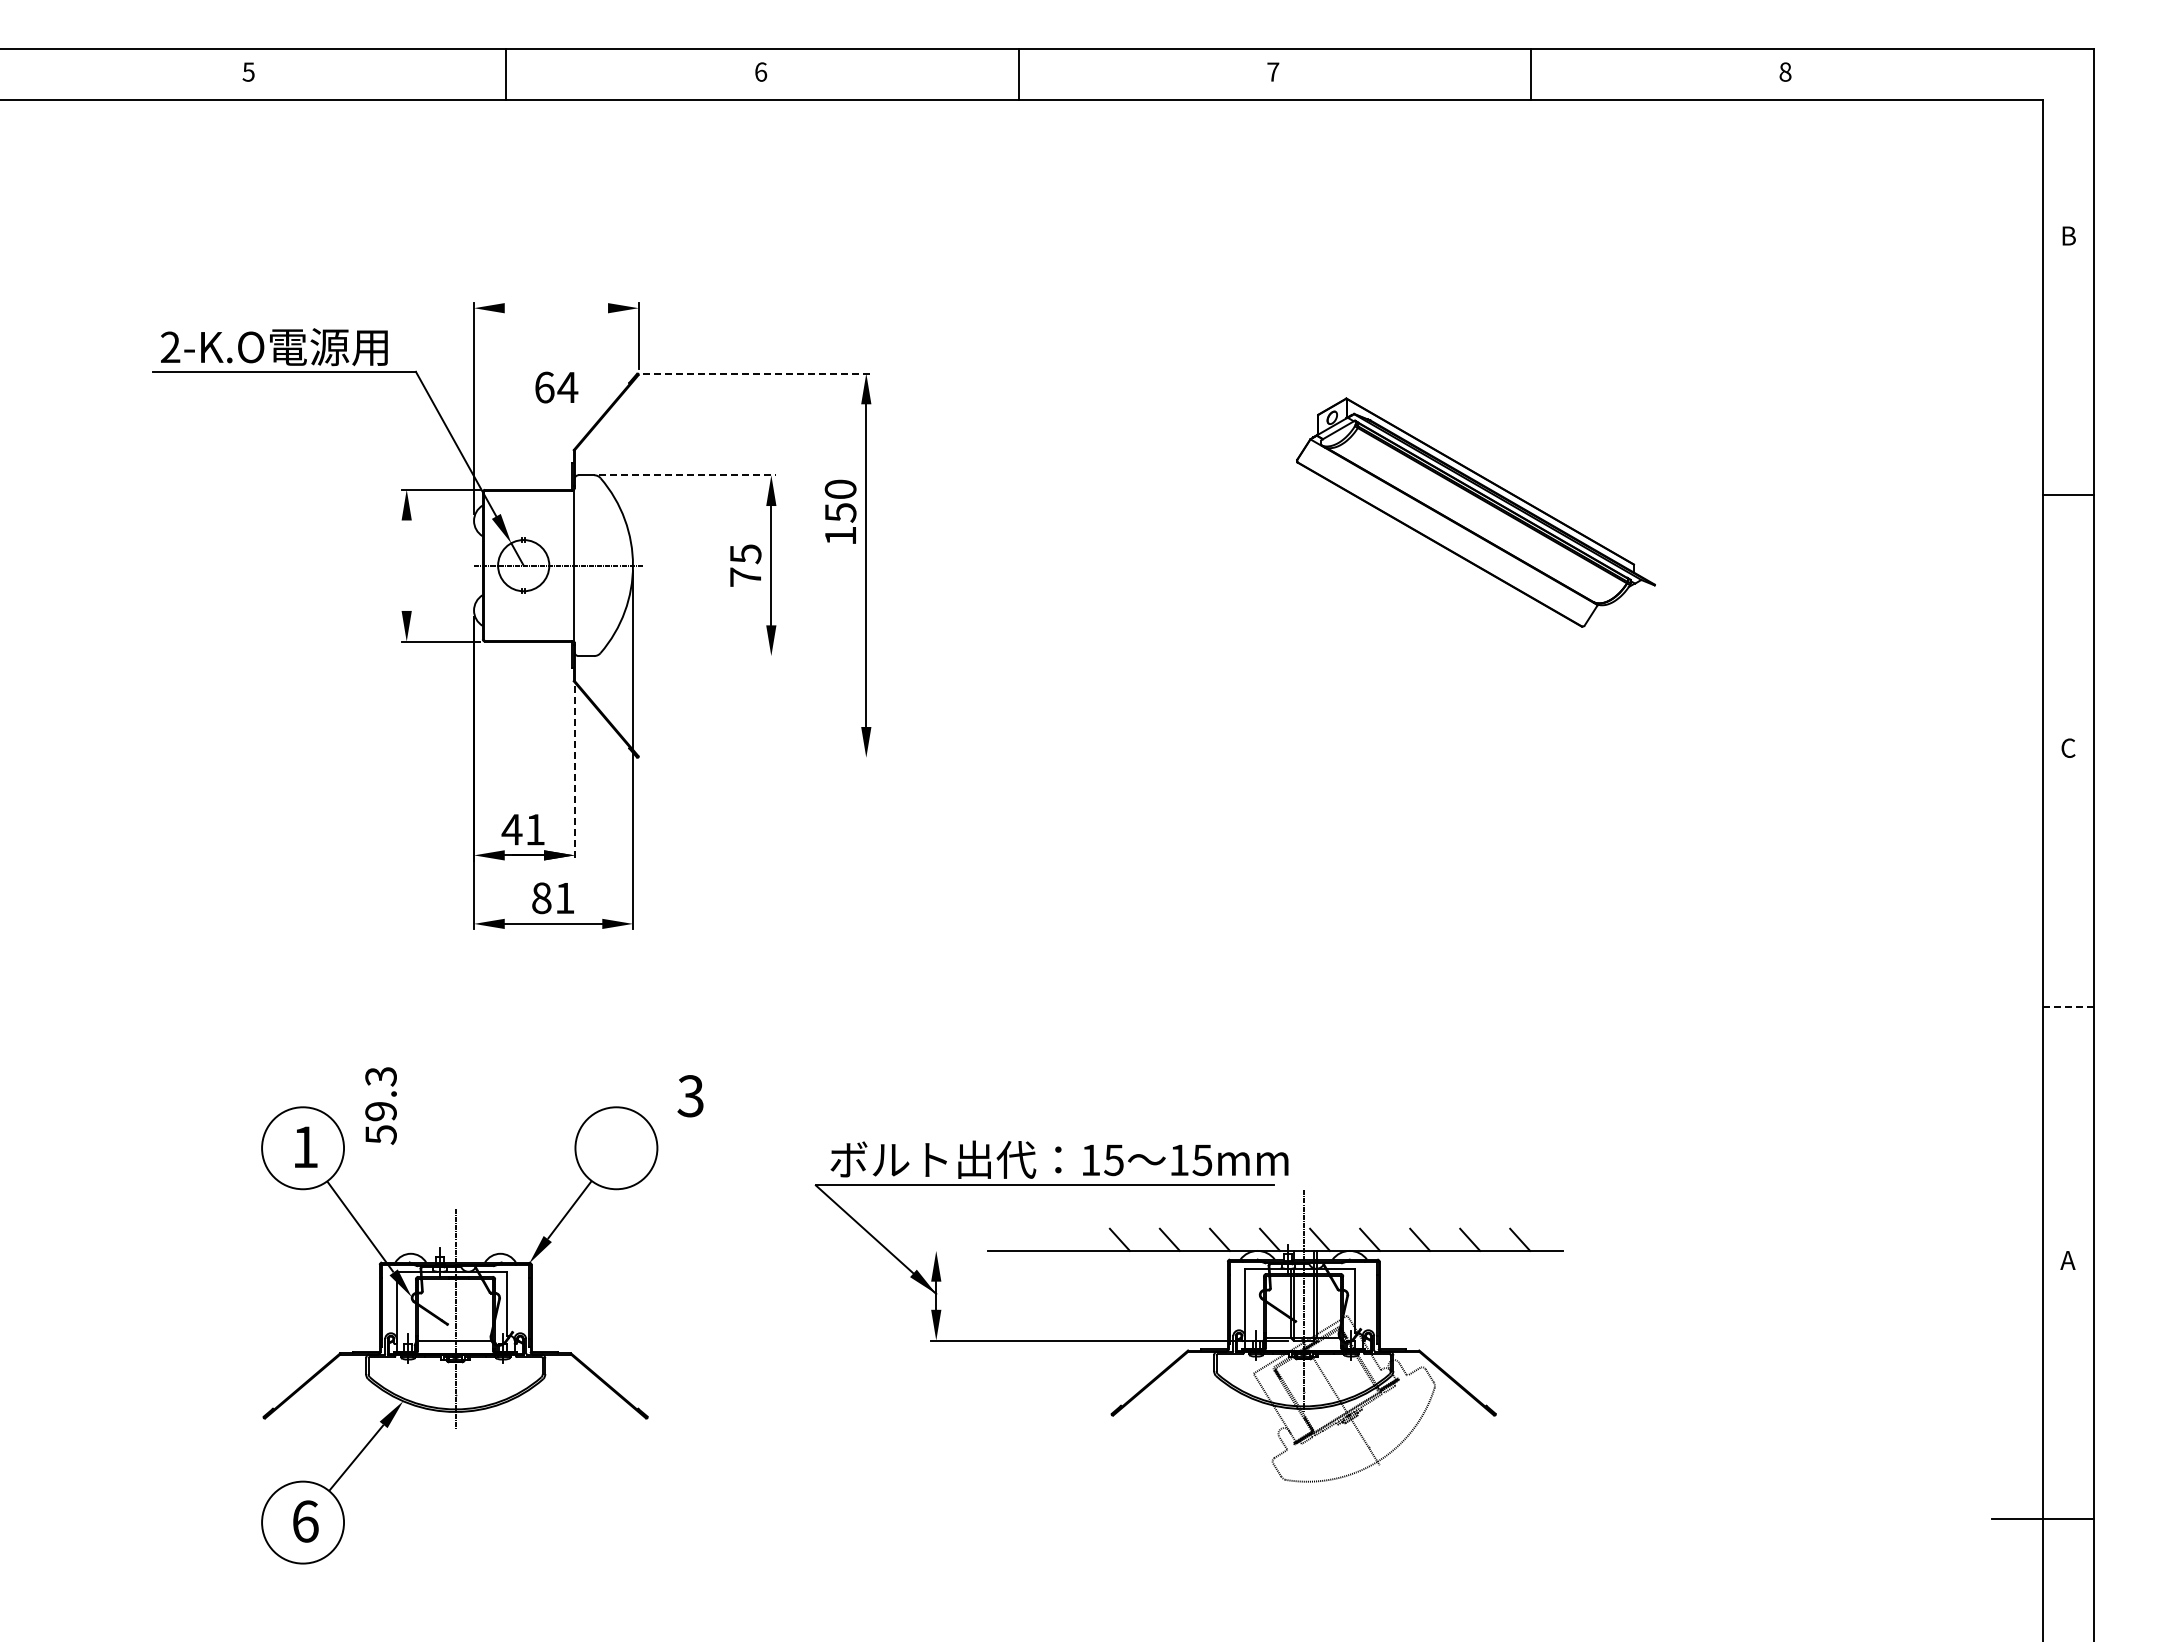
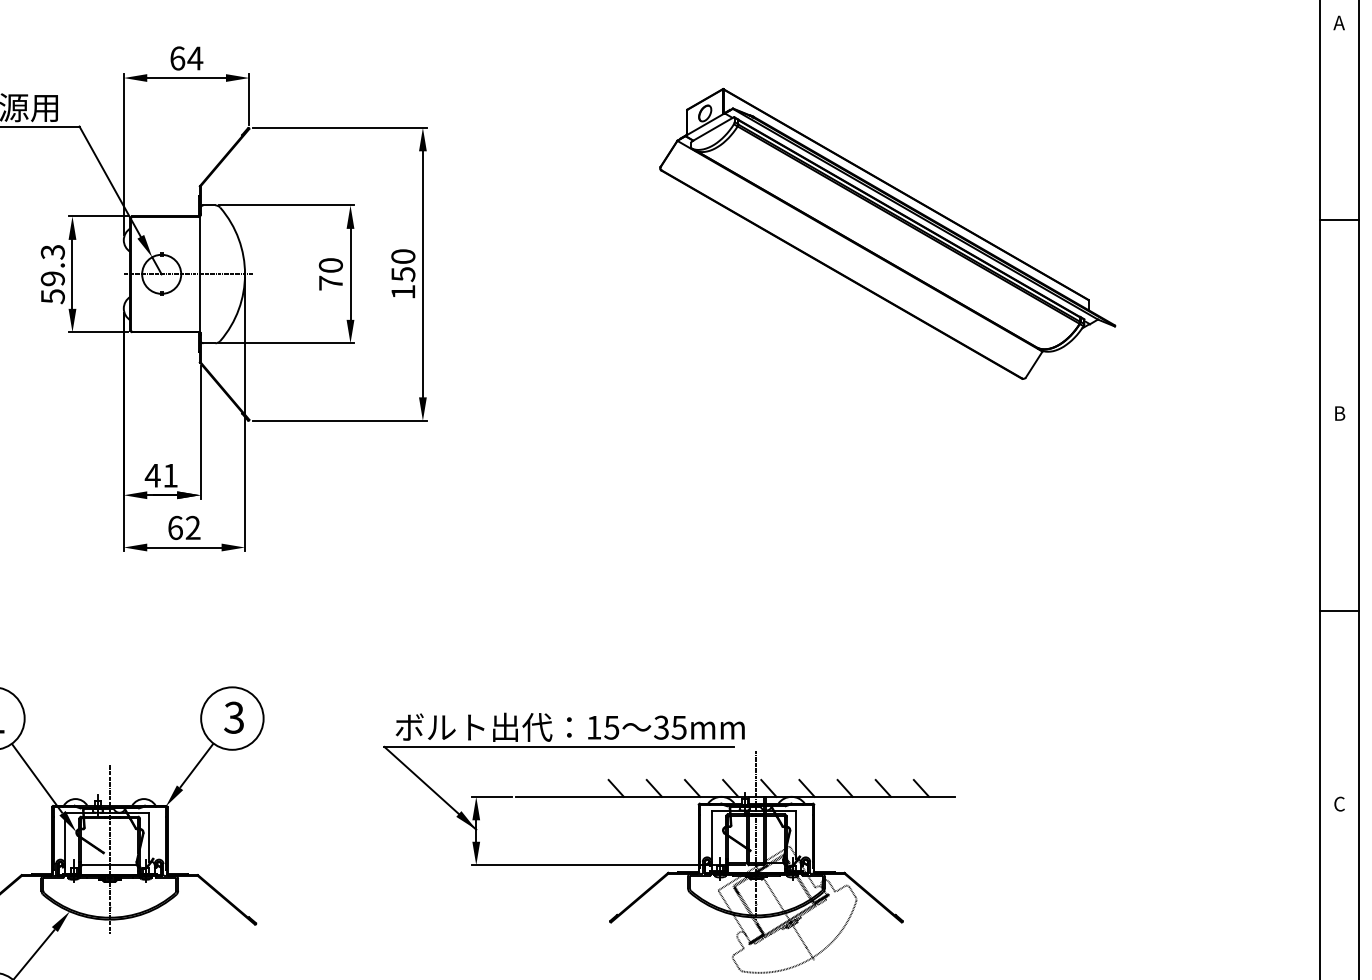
text: (2067, 235) -> (1338, 22), B -> A
line: (556, 308) -> (186, 78), added
line: (757, 373) -> (339, 127), dashed -> solid
text: (556, 387) -> (186, 58), moved
line: (687, 475) -> (286, 205), dashed -> solid
text: (840, 511) -> (403, 273), moved
part: (1475, 512) -> (887, 233), size x1.67
text: (745, 554) -> (330, 265), 75 -> 70
line: (406, 565) -> (72, 274), added
line: (687, 656) -> (286, 343), added
text: (2068, 747) -> (1339, 413), C -> B
line: (756, 757) -> (339, 420), added
line: (574, 773) -> (200, 432), dashed -> solid
text: (553, 898) -> (184, 528), 81 -> 62
line: (2068, 1006) -> (1339, 610), dashed -> solid
text: (690, 1096) -> (233, 718), moved
text: (380, 1105) -> (52, 274), moved
text: (1178, 1160) -> (660, 727), 15mm -> 35mm
line: (956, 1250) -> (491, 796), added
text: (2067, 1260) -> (1338, 804), A -> C

